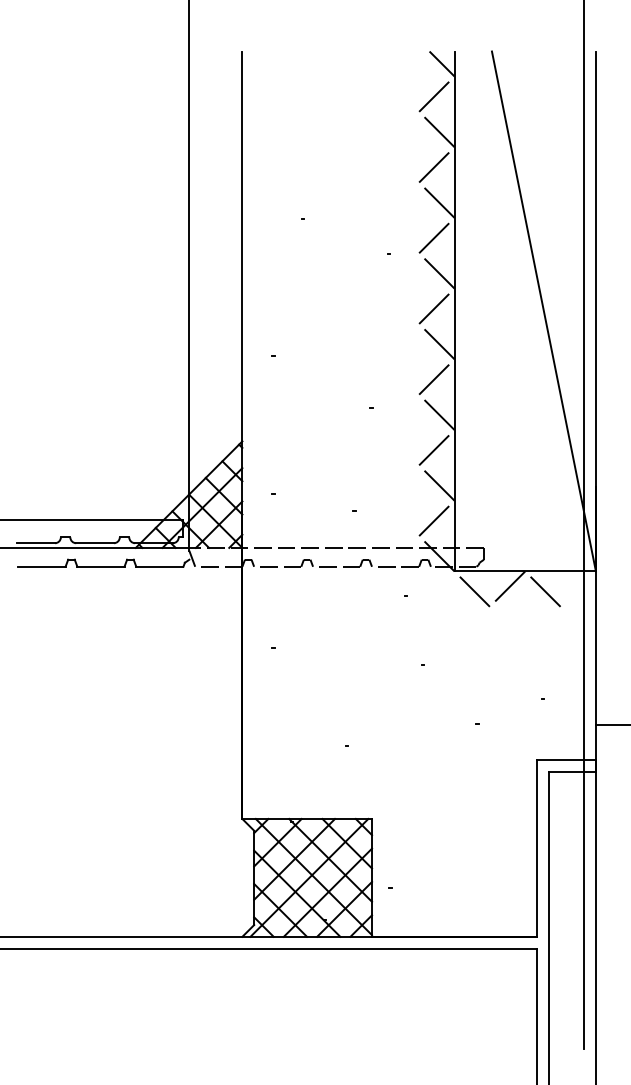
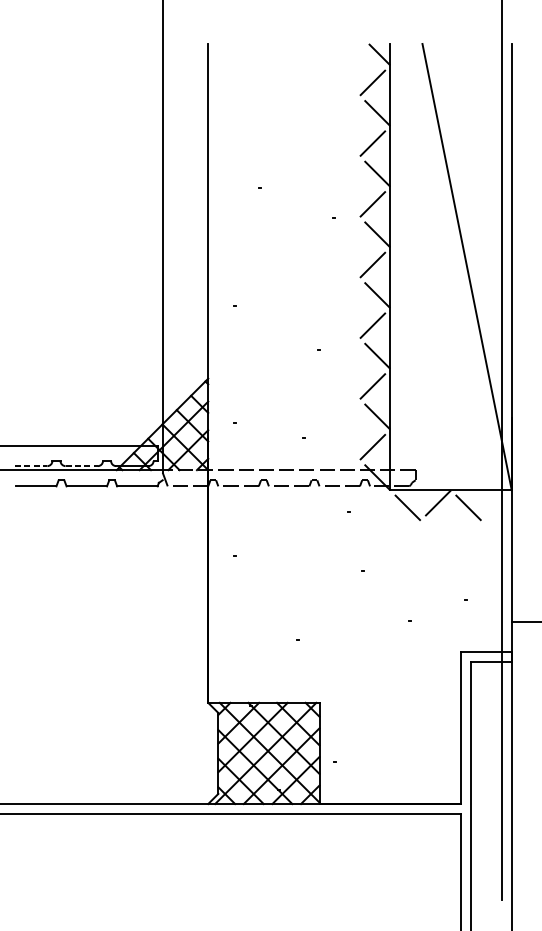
line: (36, 543) -> (31, 466), solid -> dashed
line: (95, 543) -> (82, 466), solid -> dashed

